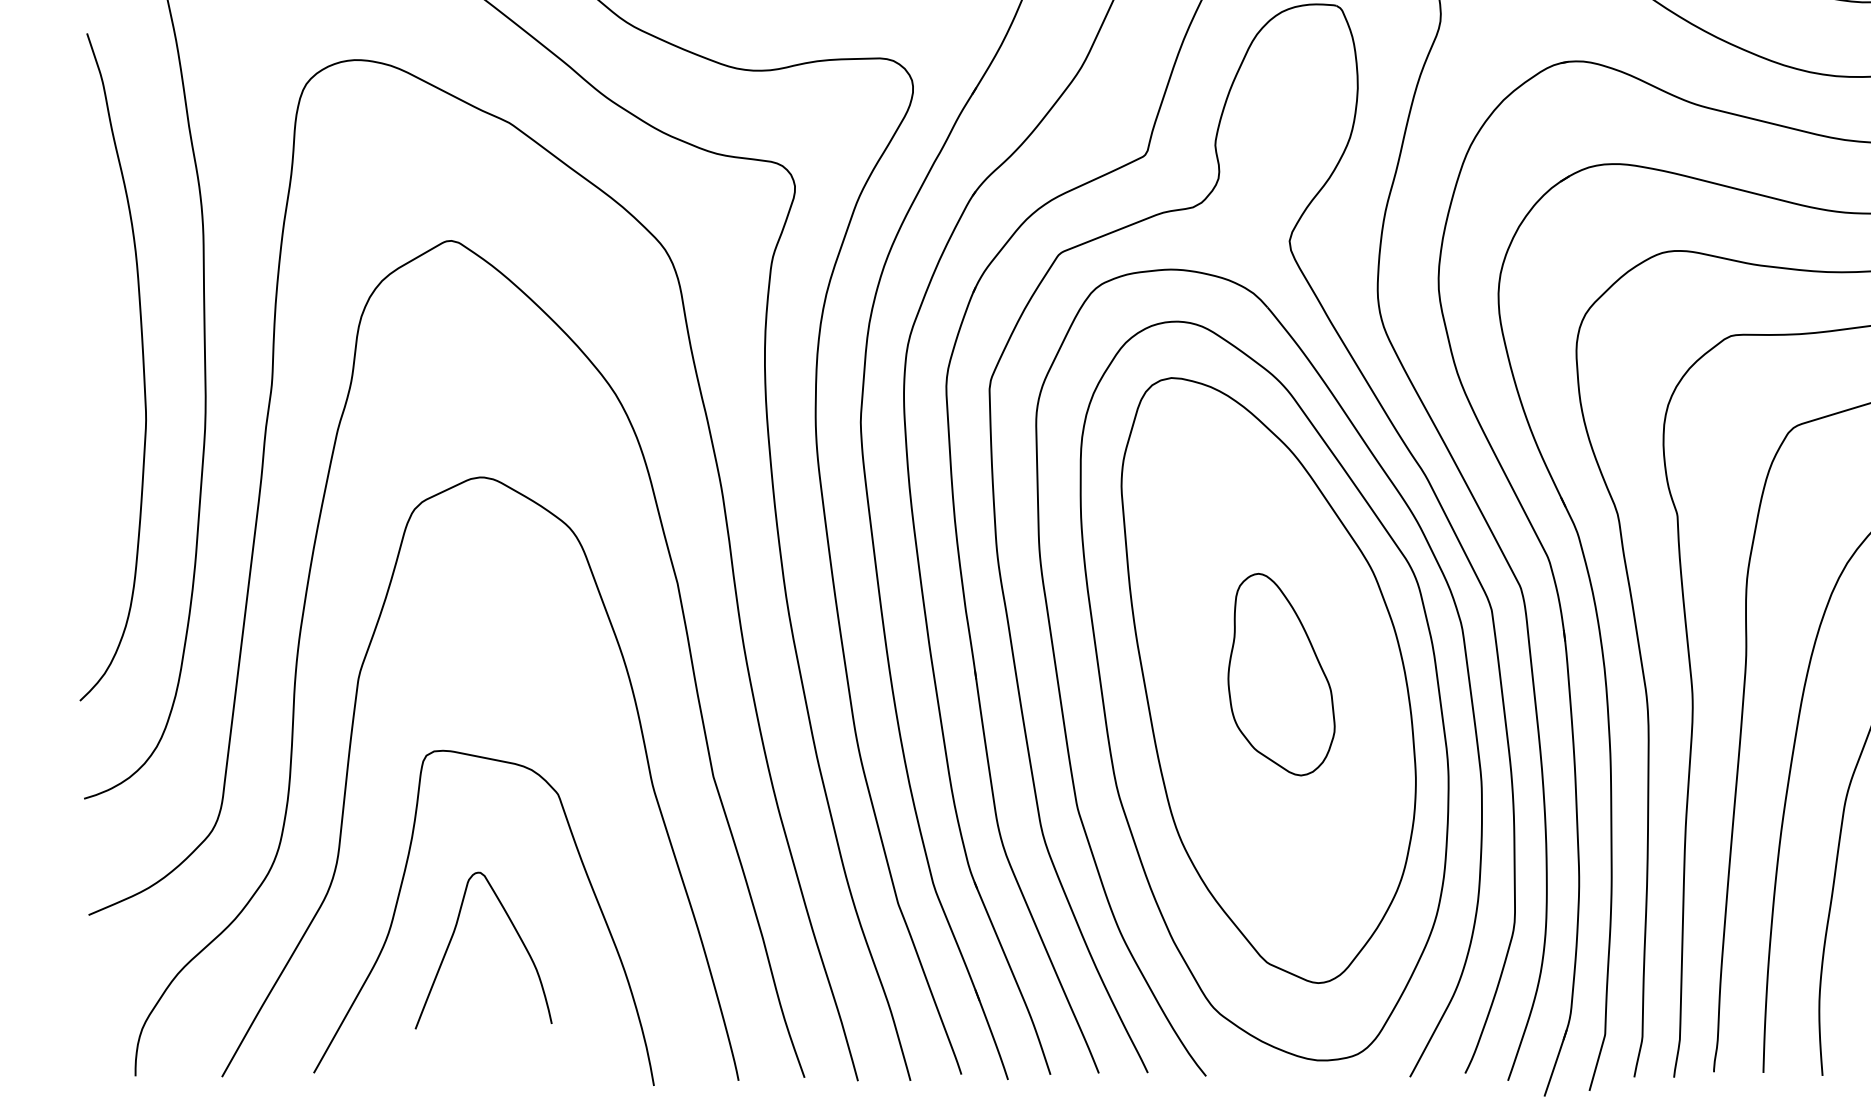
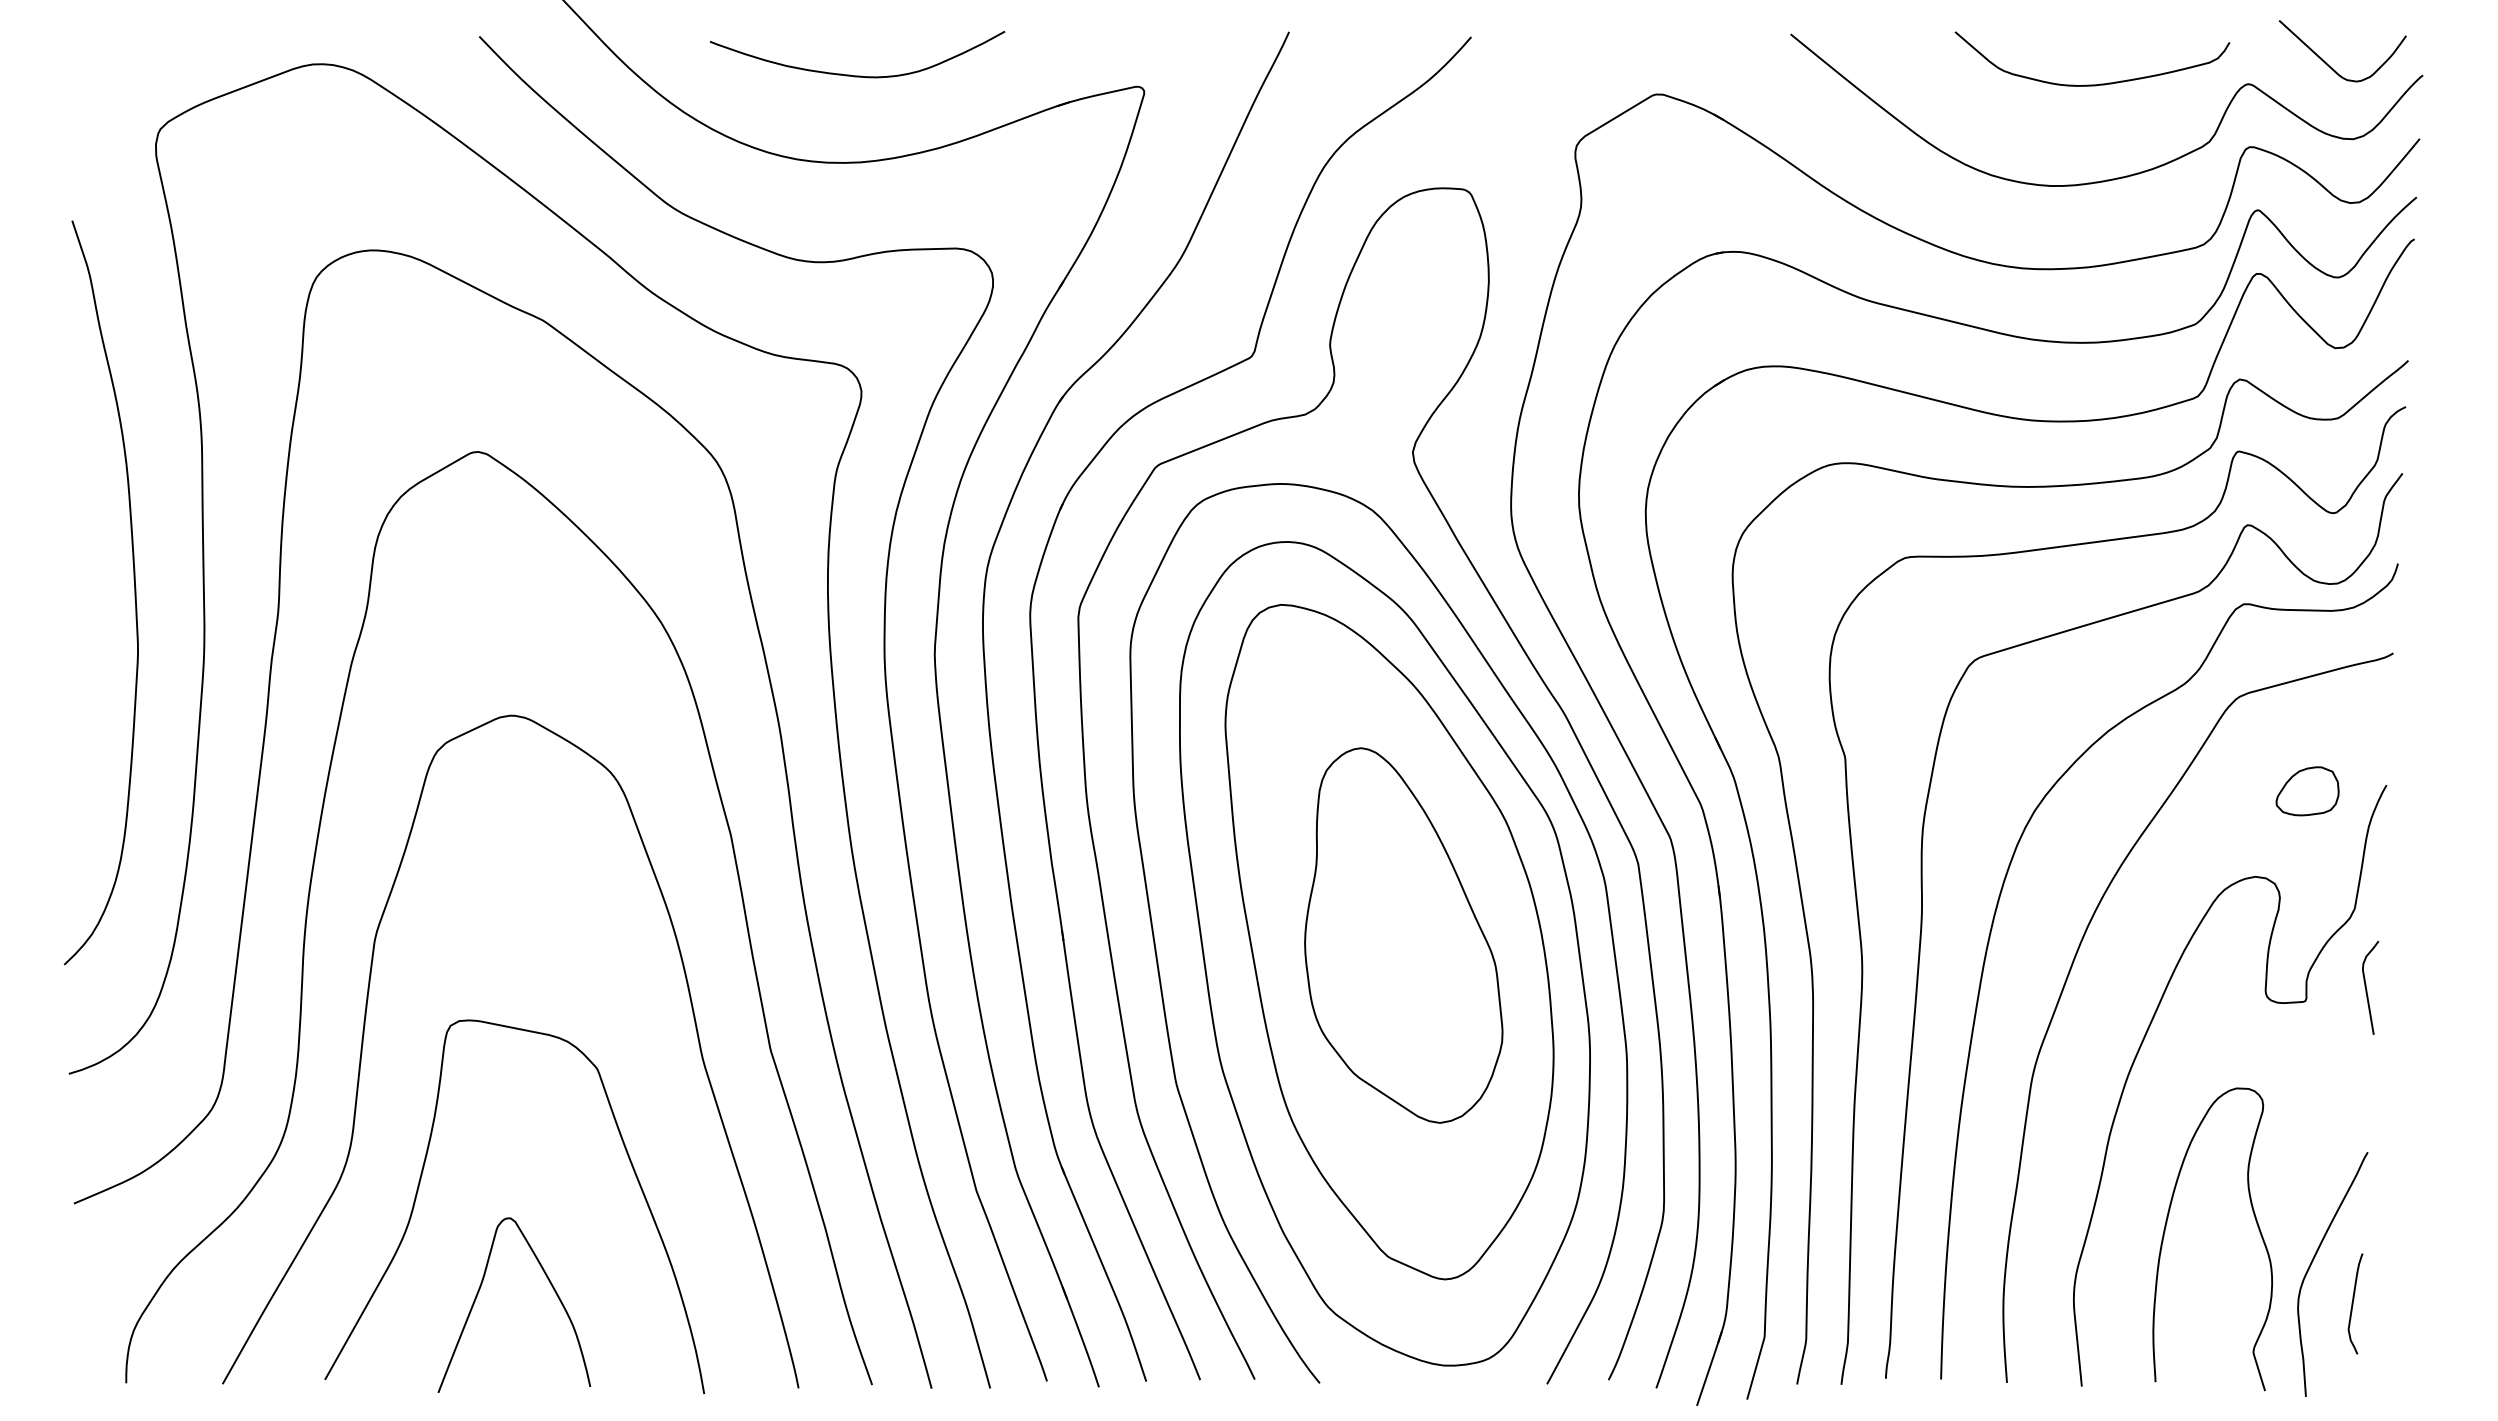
part: (1281, 674) -> (1403, 935), size x1.67
curve: (453, 936) -> (480, 1289), moved

